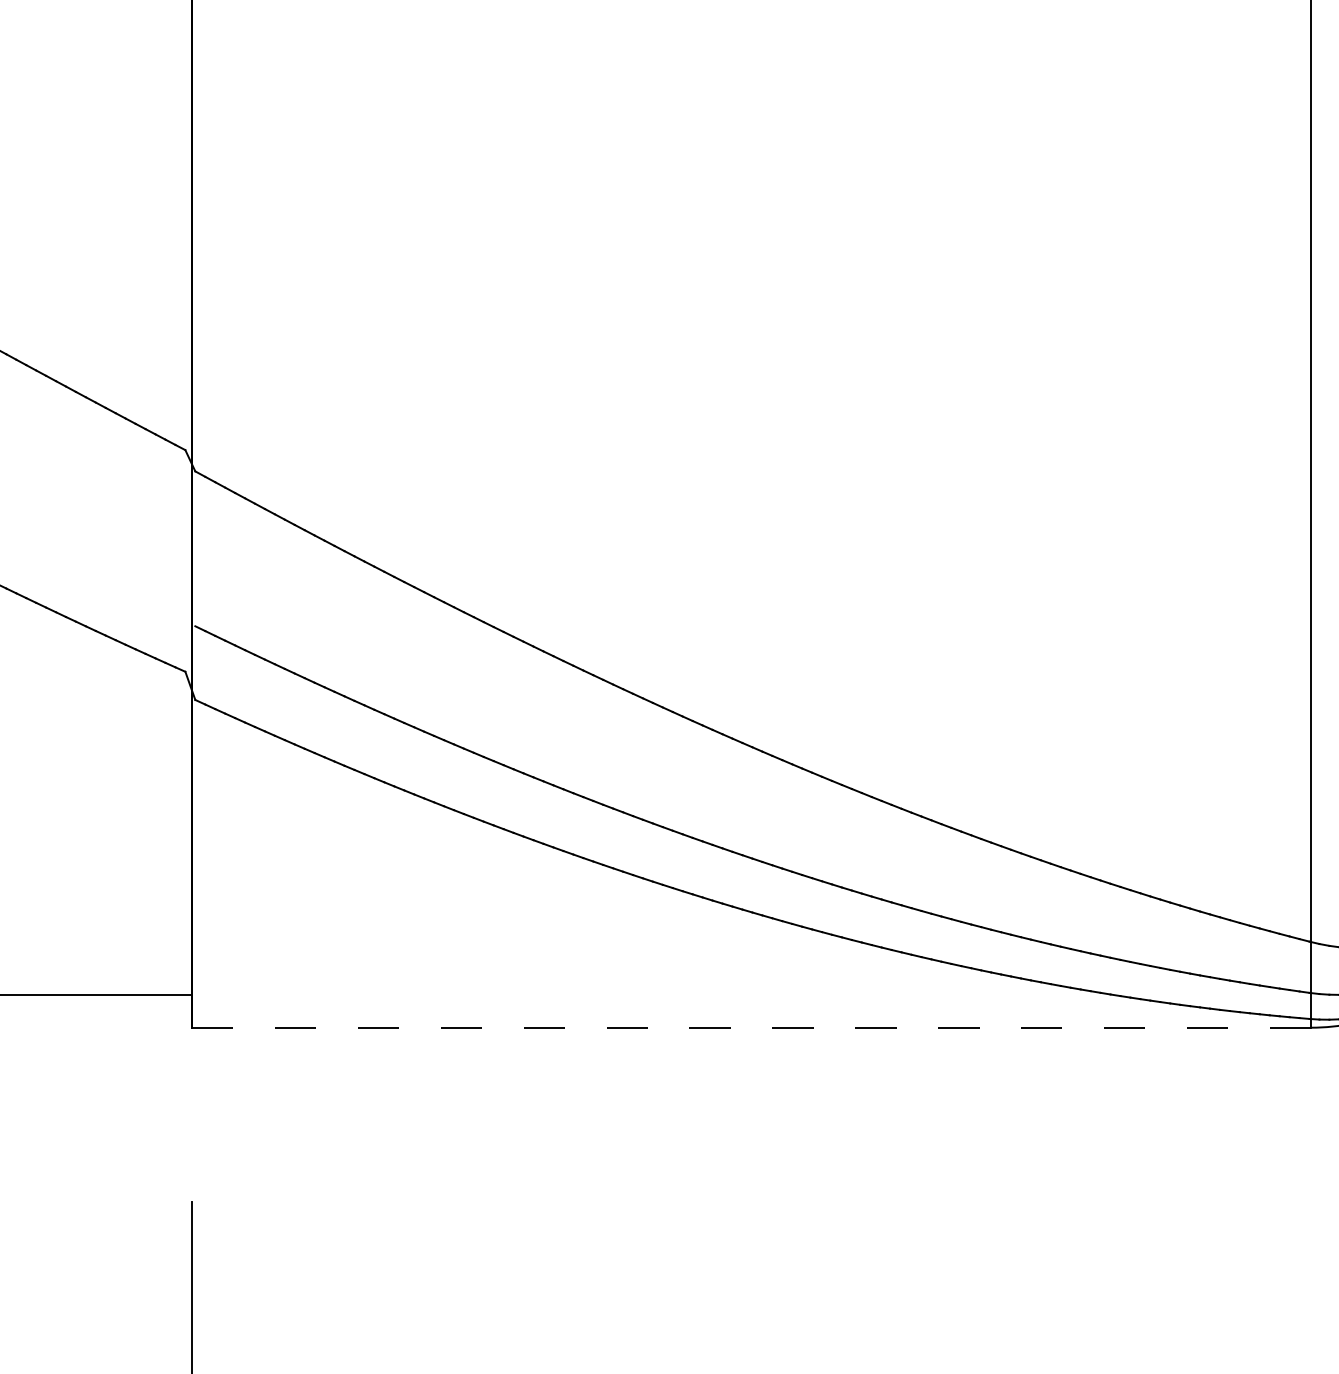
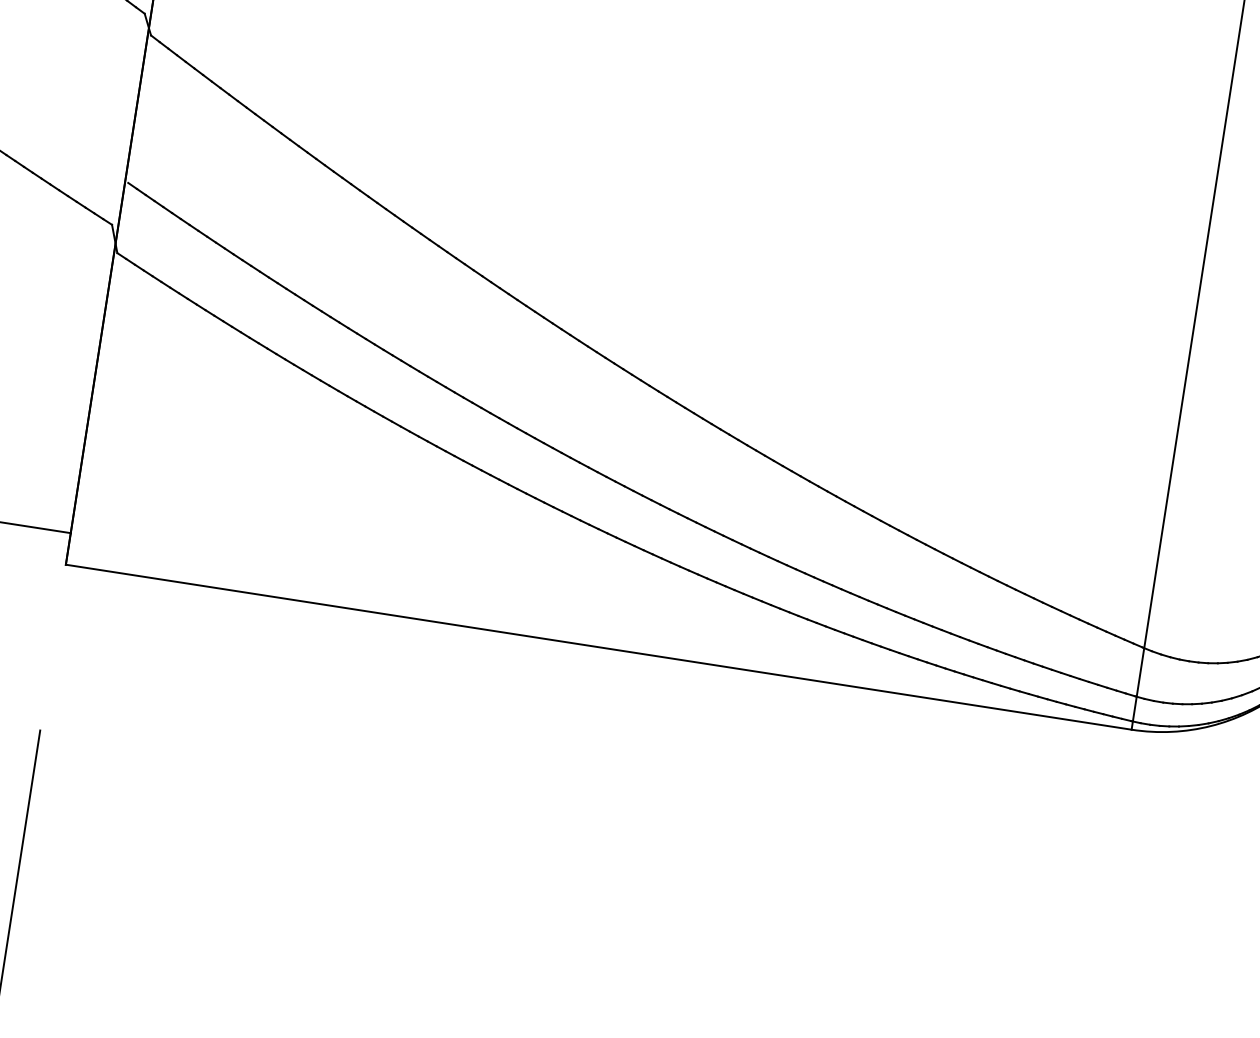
line: (751, 1027) -> (598, 647), dashed -> solid

